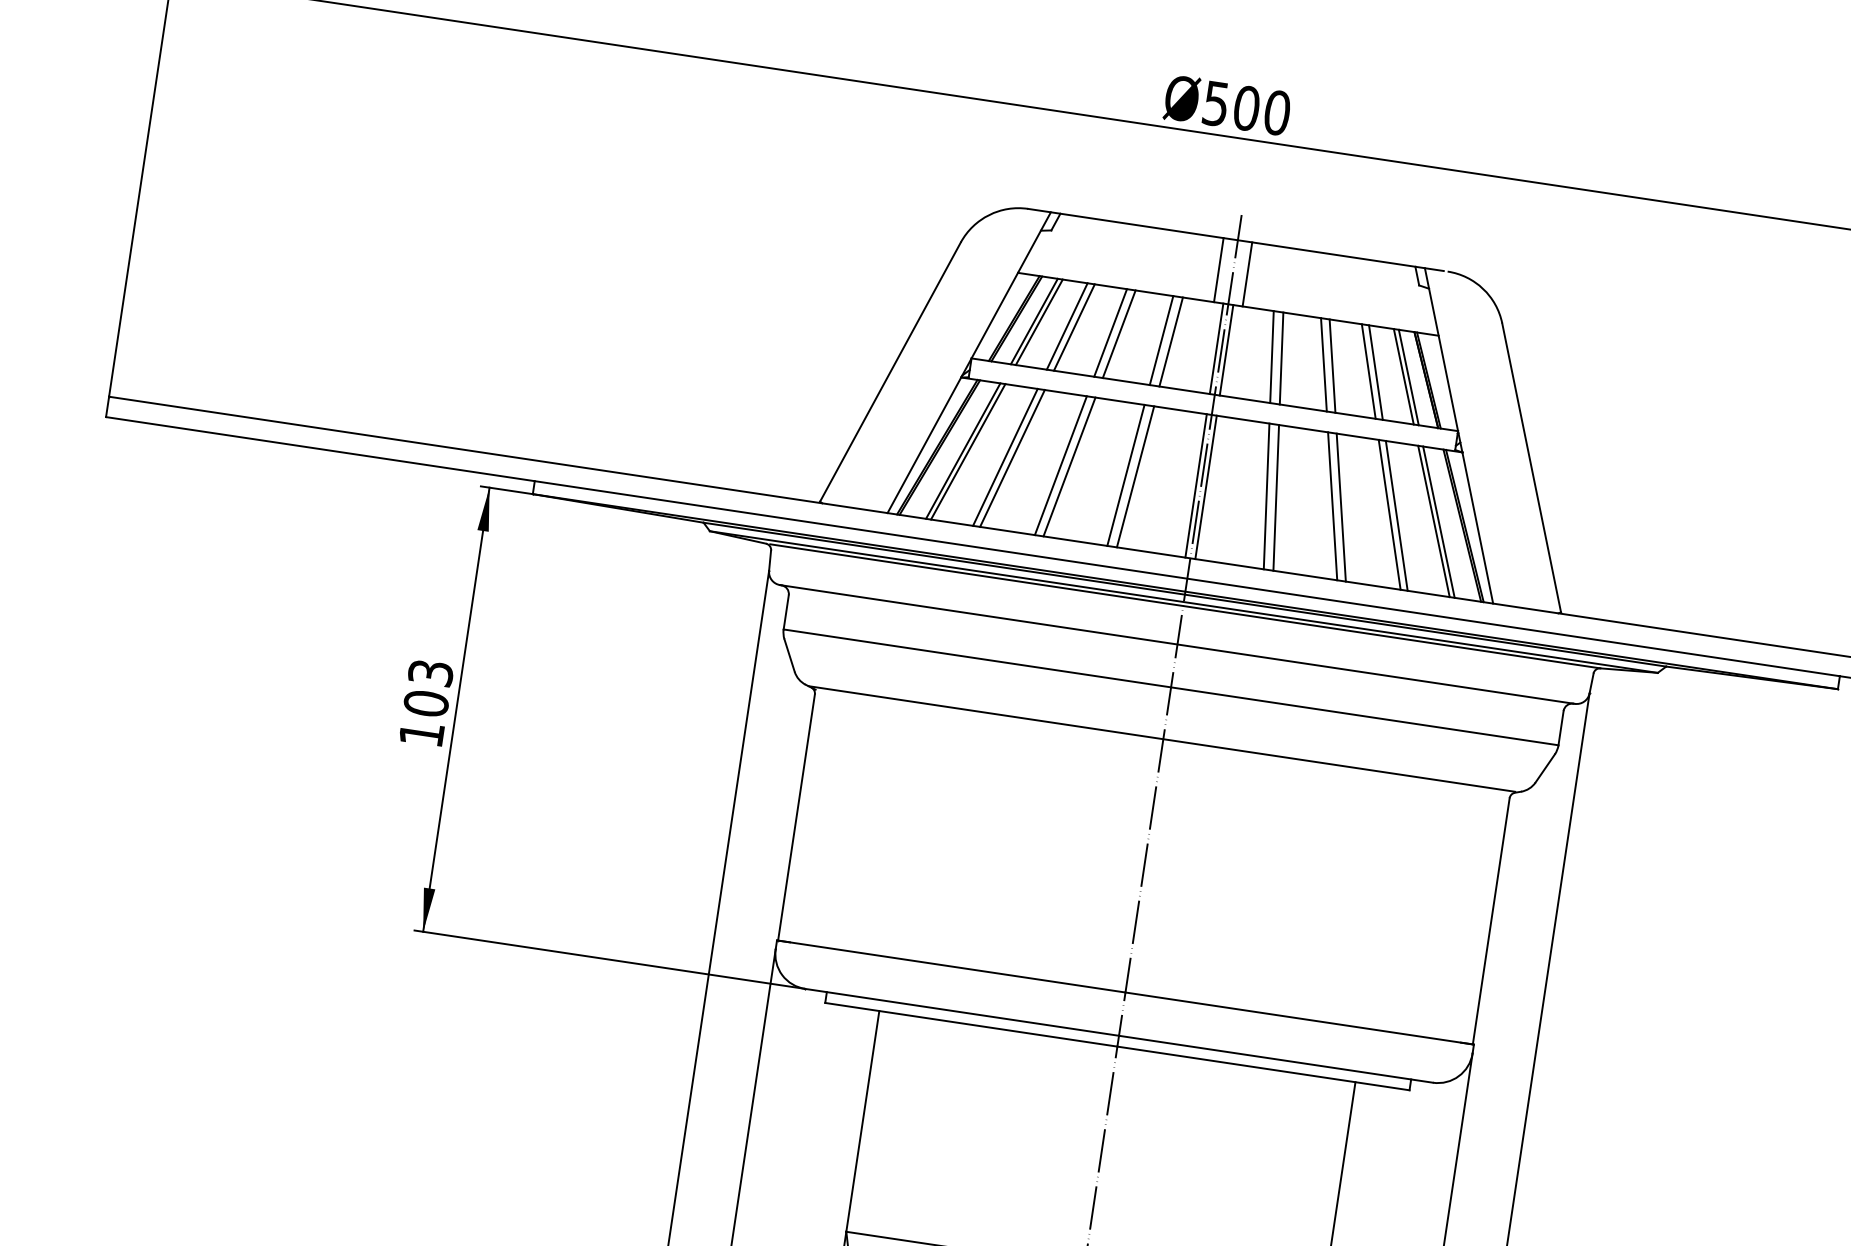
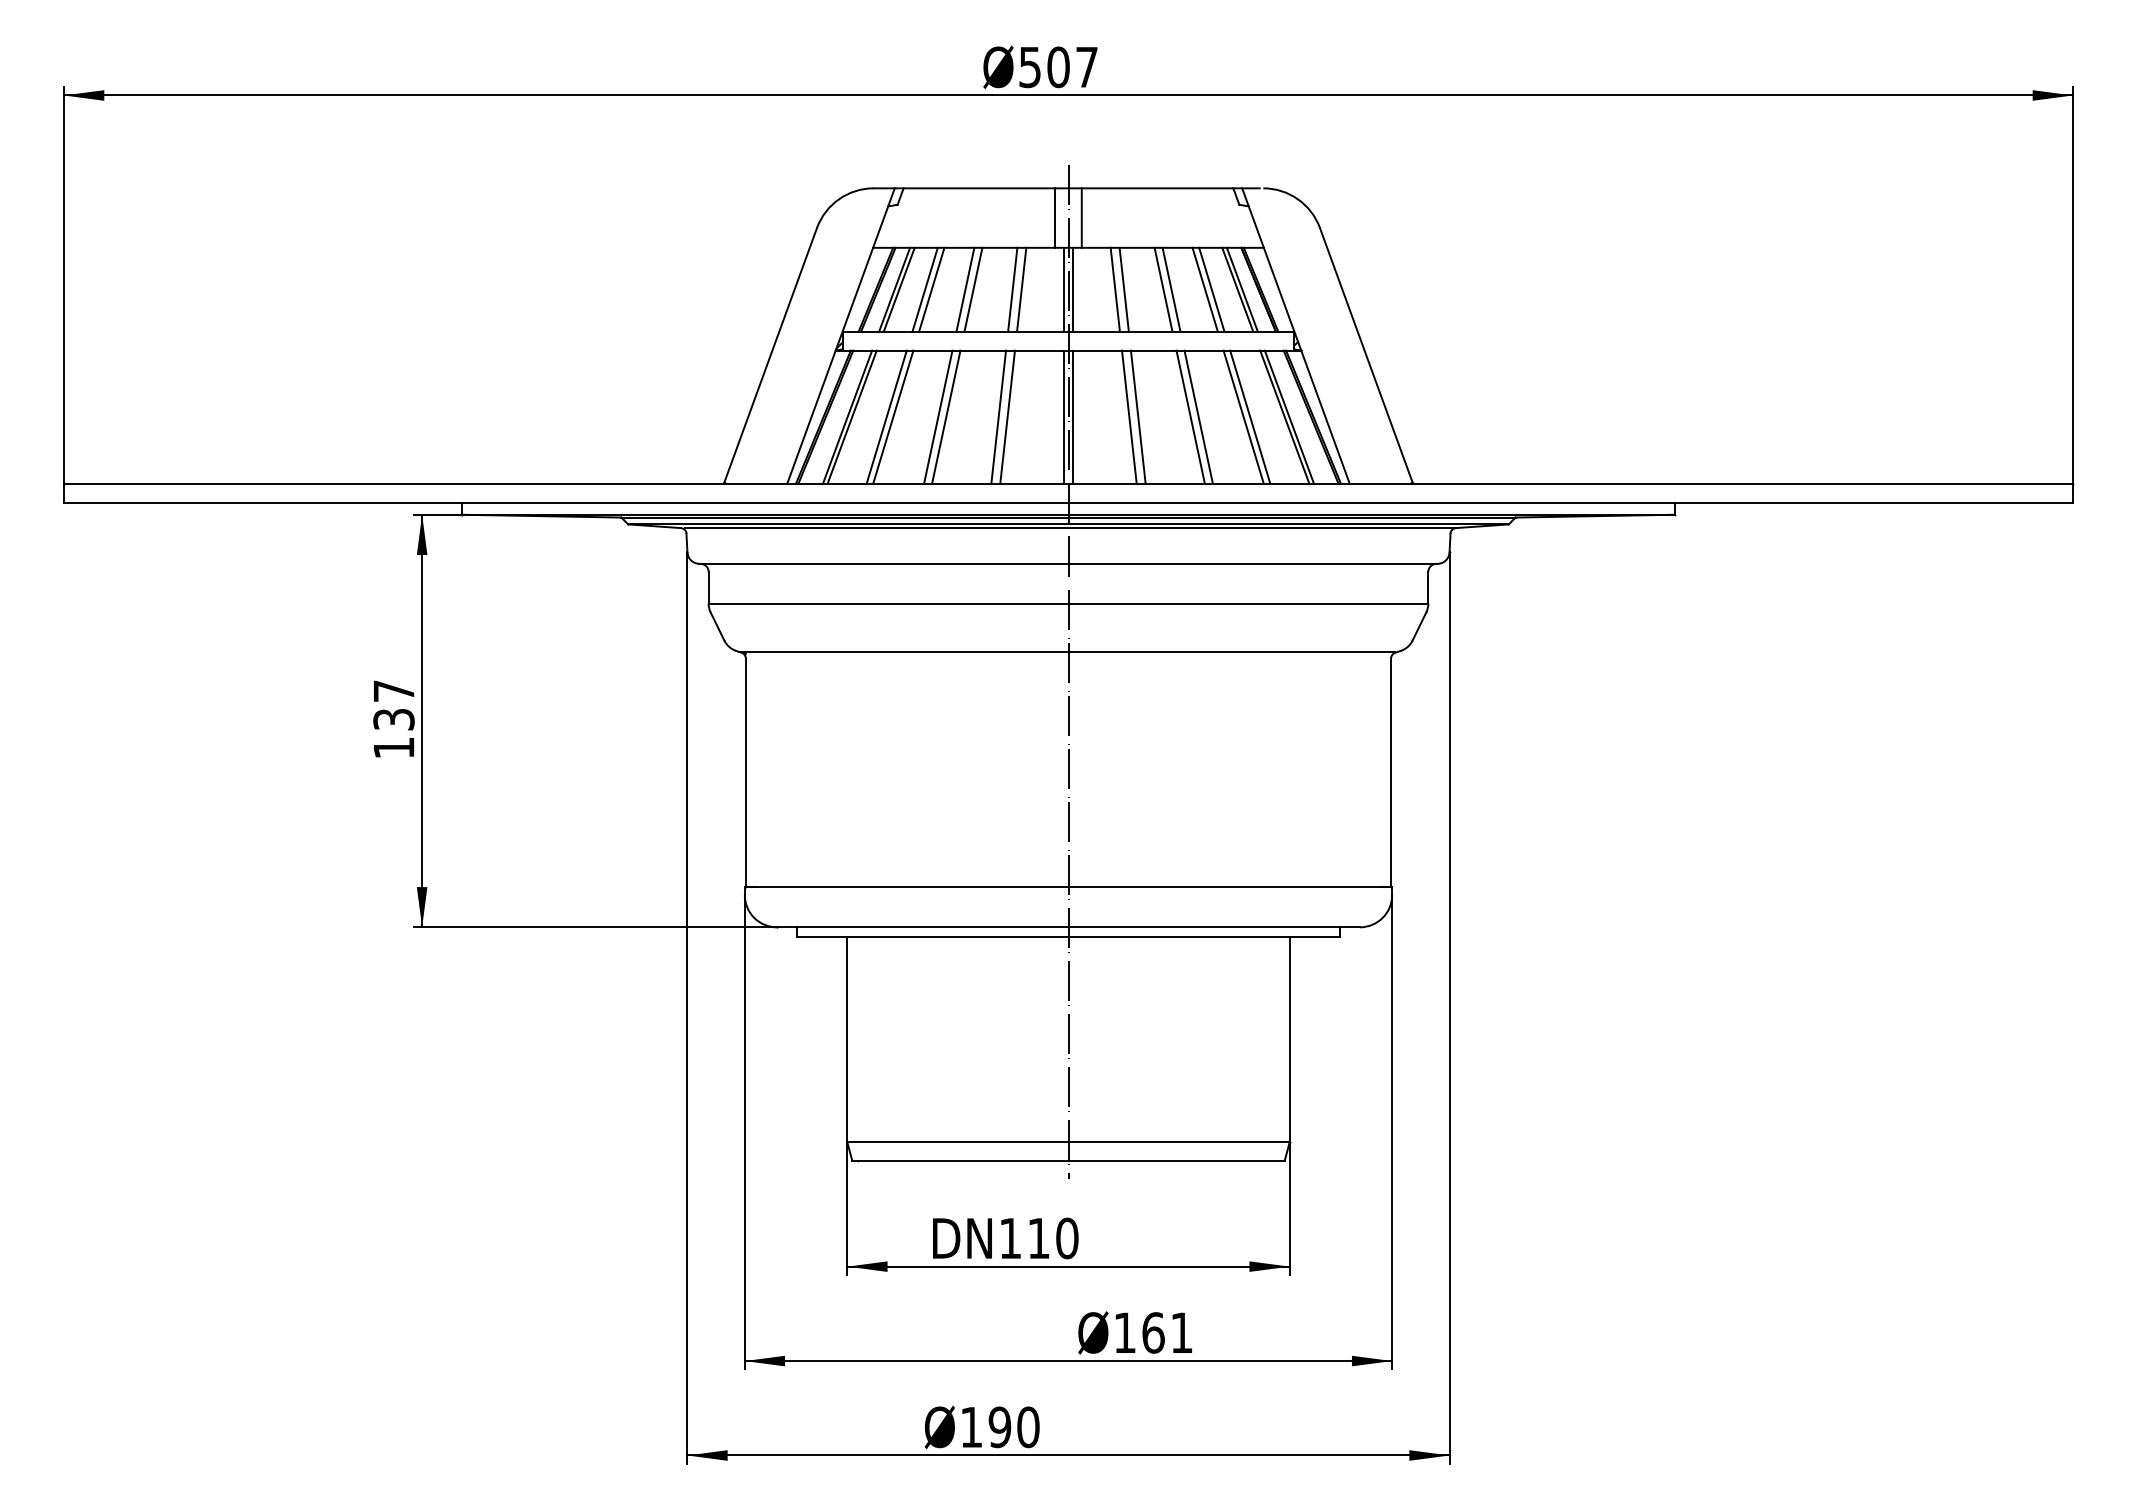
text: (1276, 113) -> (1086, 67), 500 -> 507
text: (428, 688) -> (393, 705), 103 -> 137

